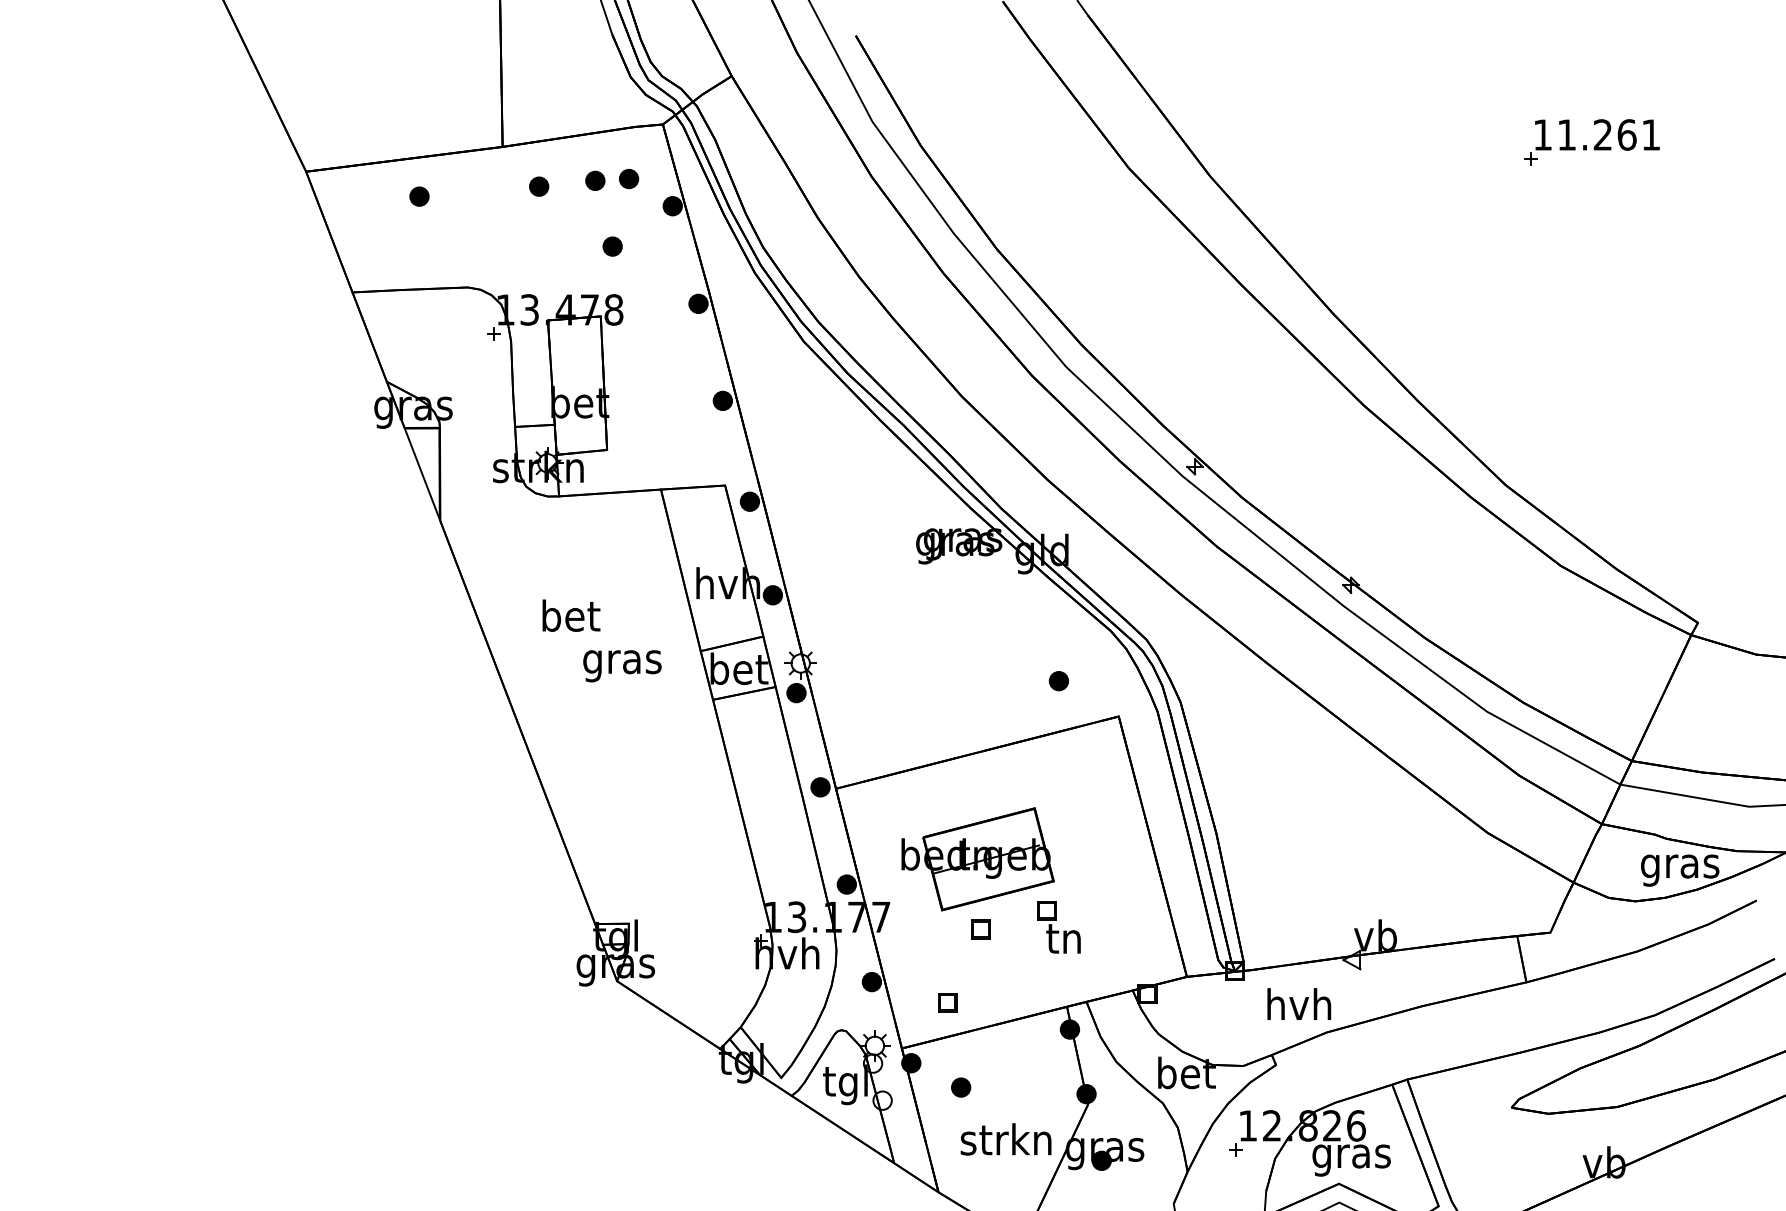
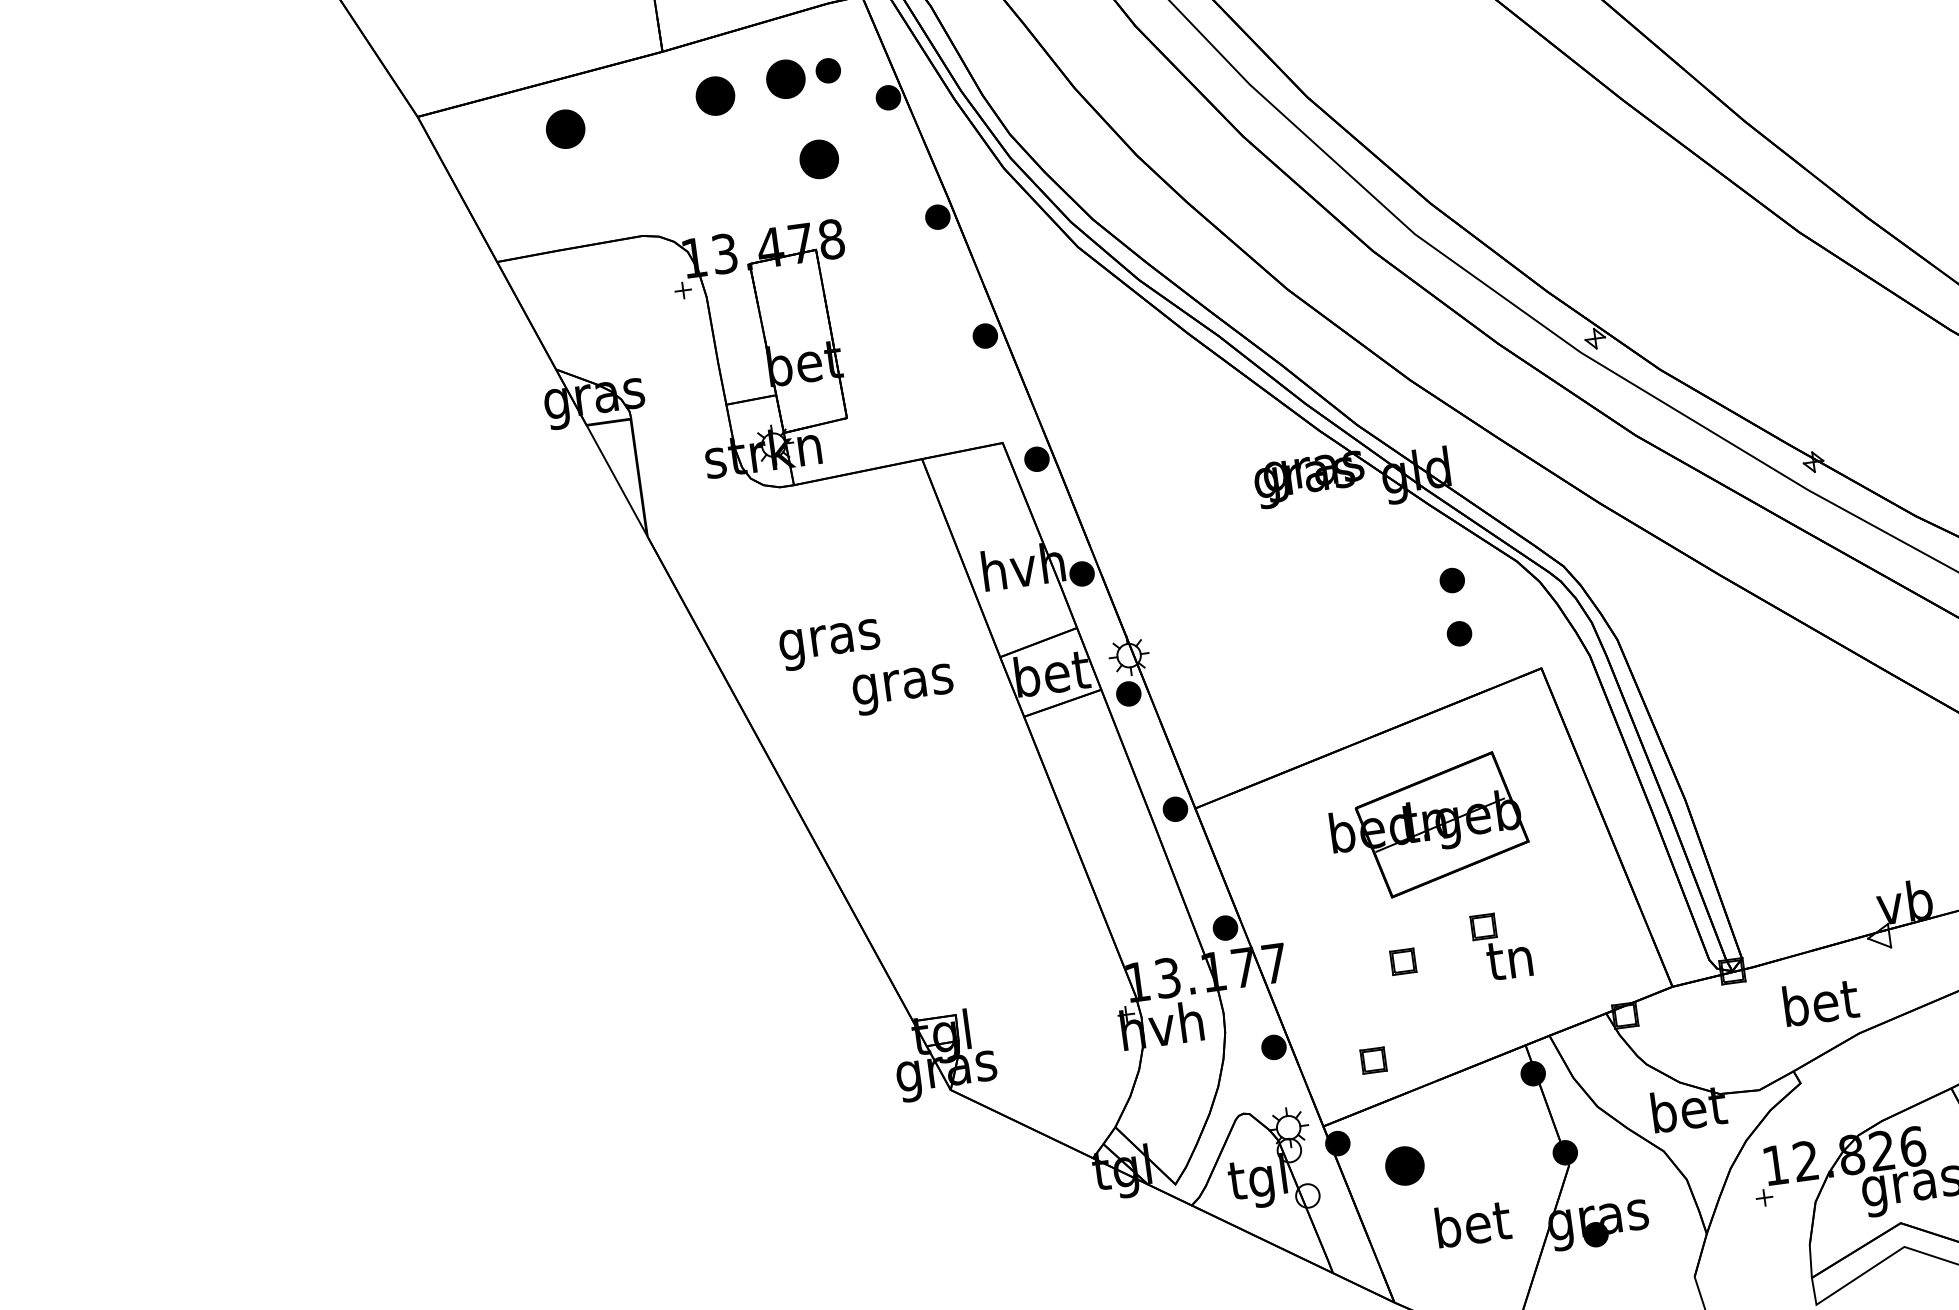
part: (595, 180) -> (786, 78), size x1.6
part: (539, 186) -> (716, 95), size x1.6
part: (419, 196) -> (565, 128), size x1.6
part: (612, 246) -> (818, 159), size x1.6
text: (570, 619) -> (829, 639), bet -> gras
part: (1058, 639) -> (1451, 581), added
part: (977, 859) -> (1428, 826), moved
text: (1299, 1004) -> (1819, 1002), hvh -> bet
part: (961, 1087) -> (1405, 1165), size x1.6
text: (1005, 1139) -> (1470, 1224), strkn -> bet

